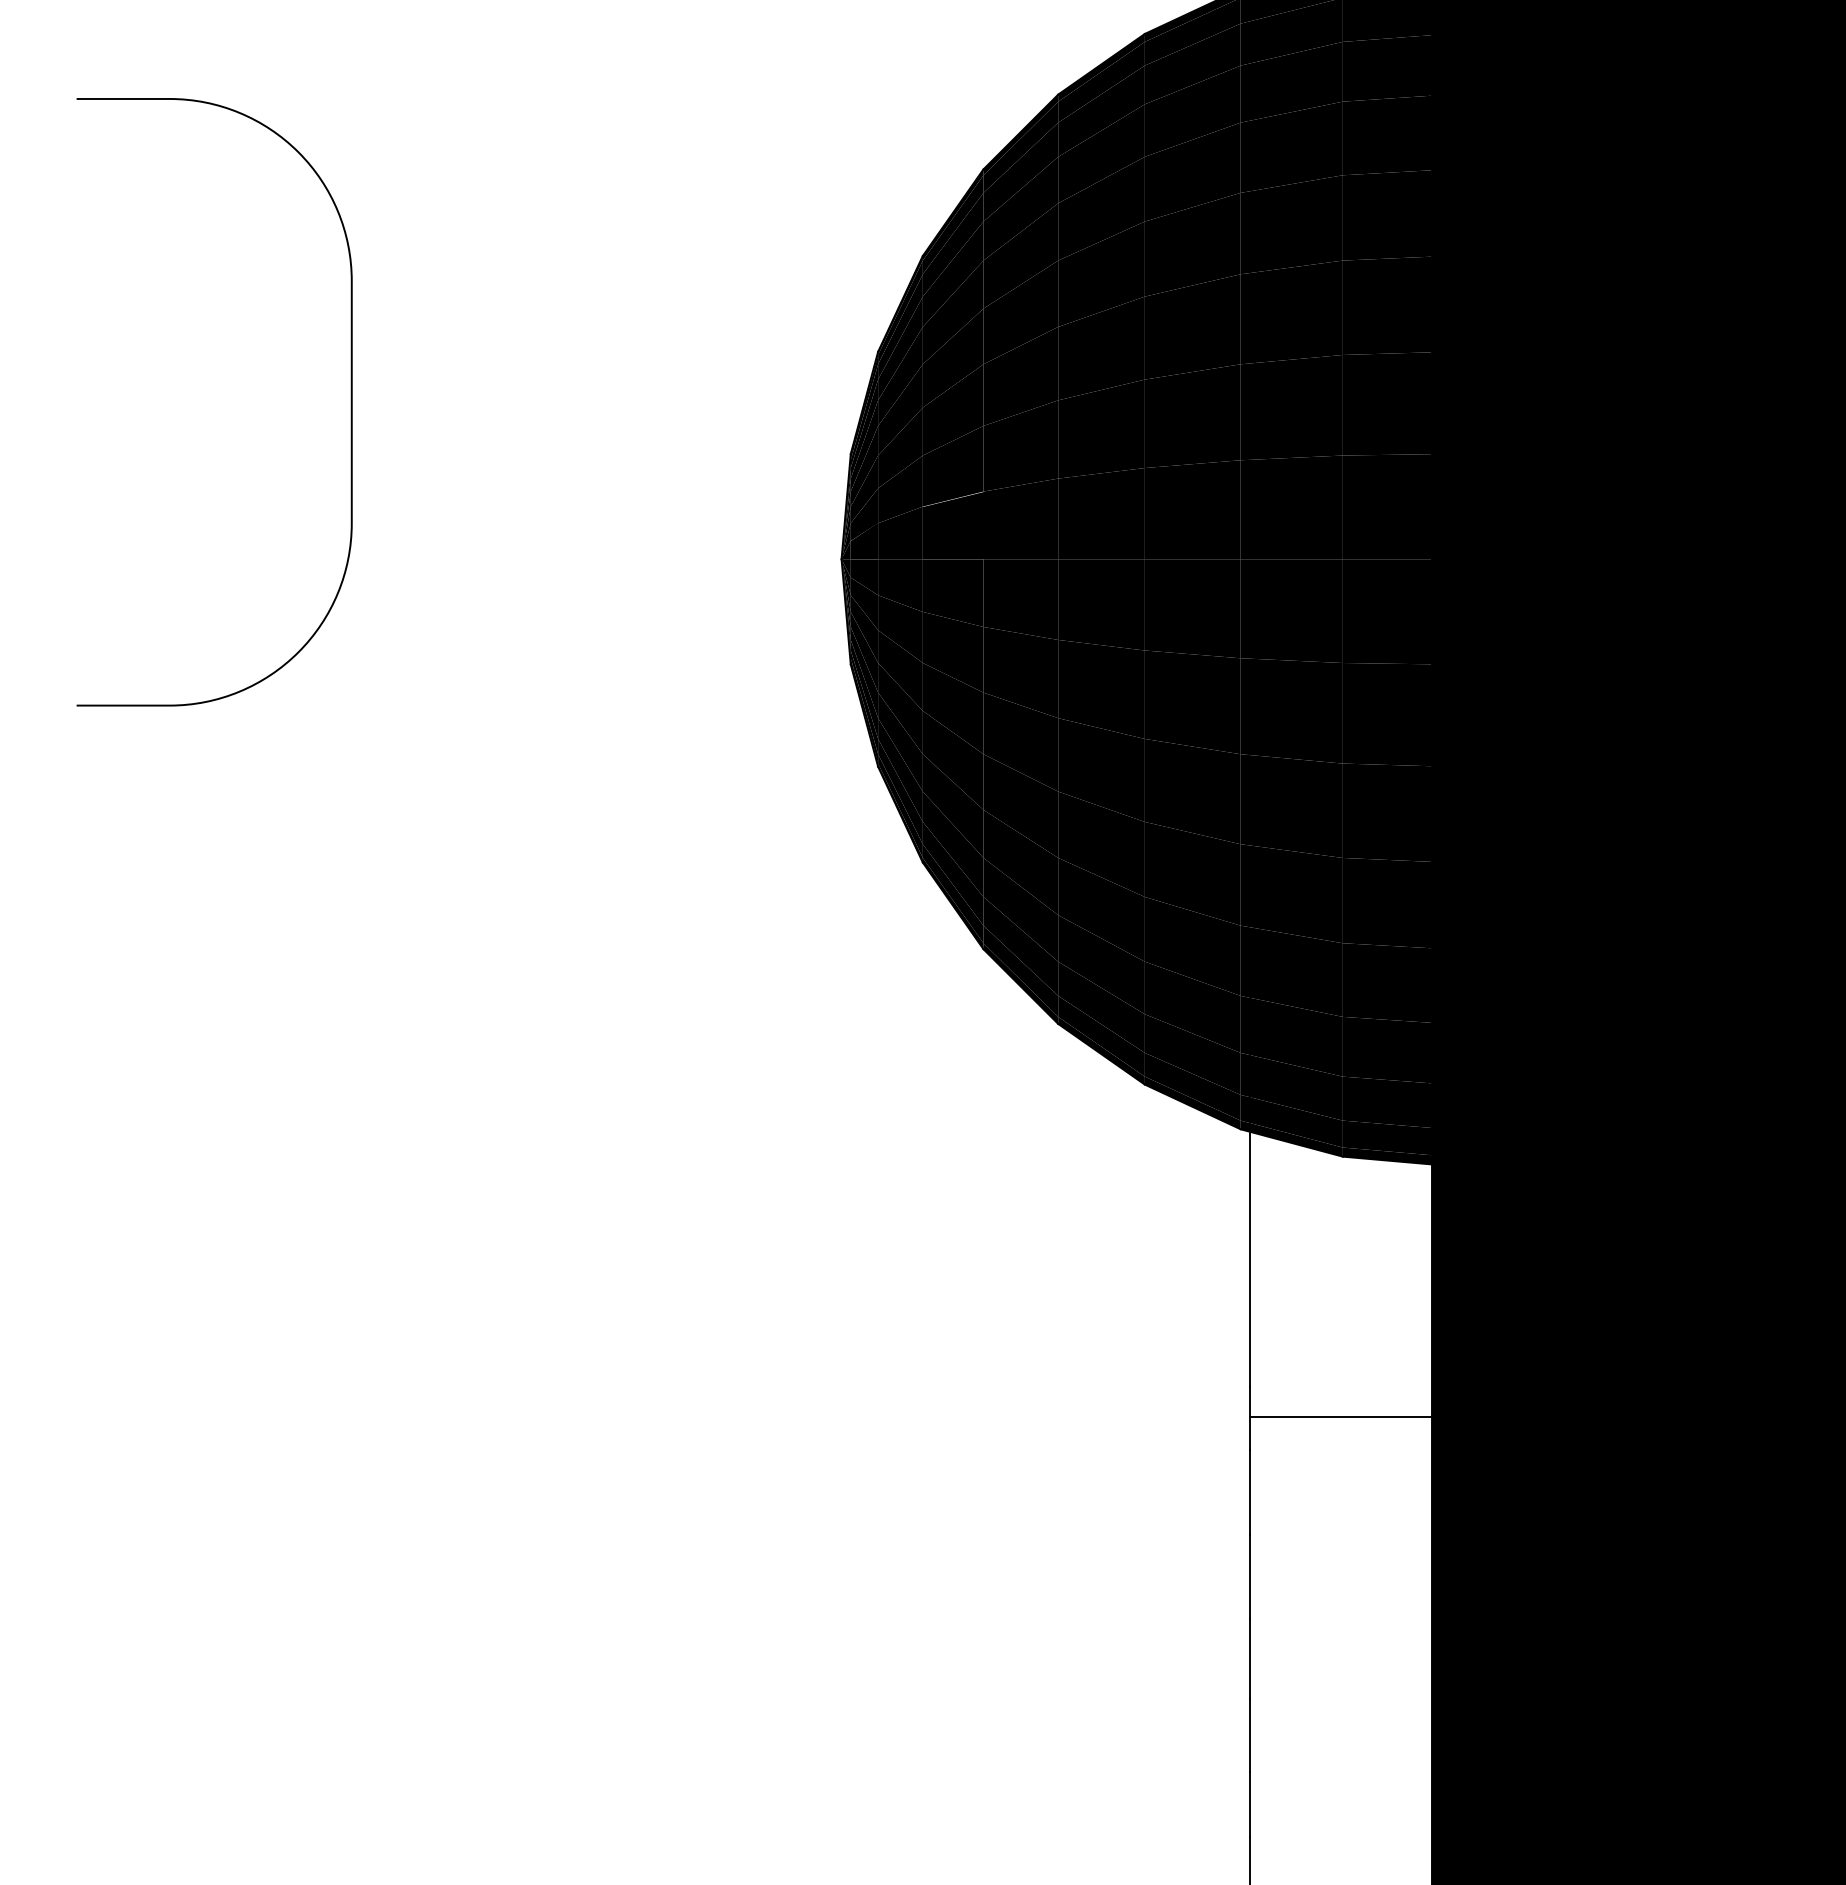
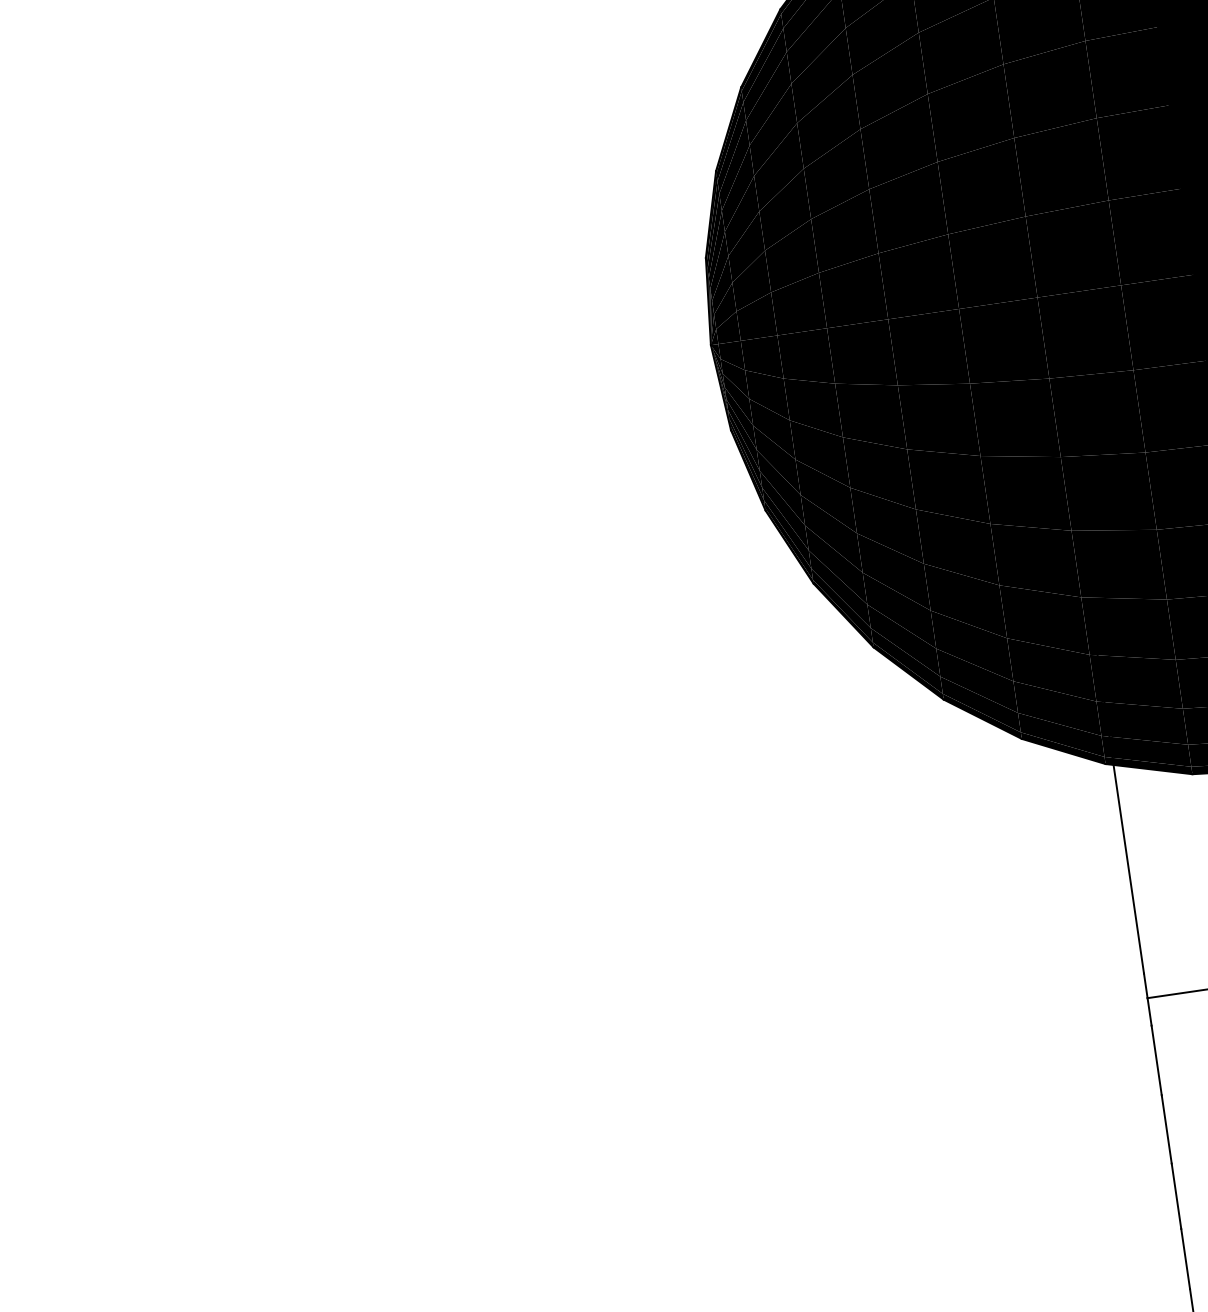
part: (350, 402) -> (290, 275), removed

